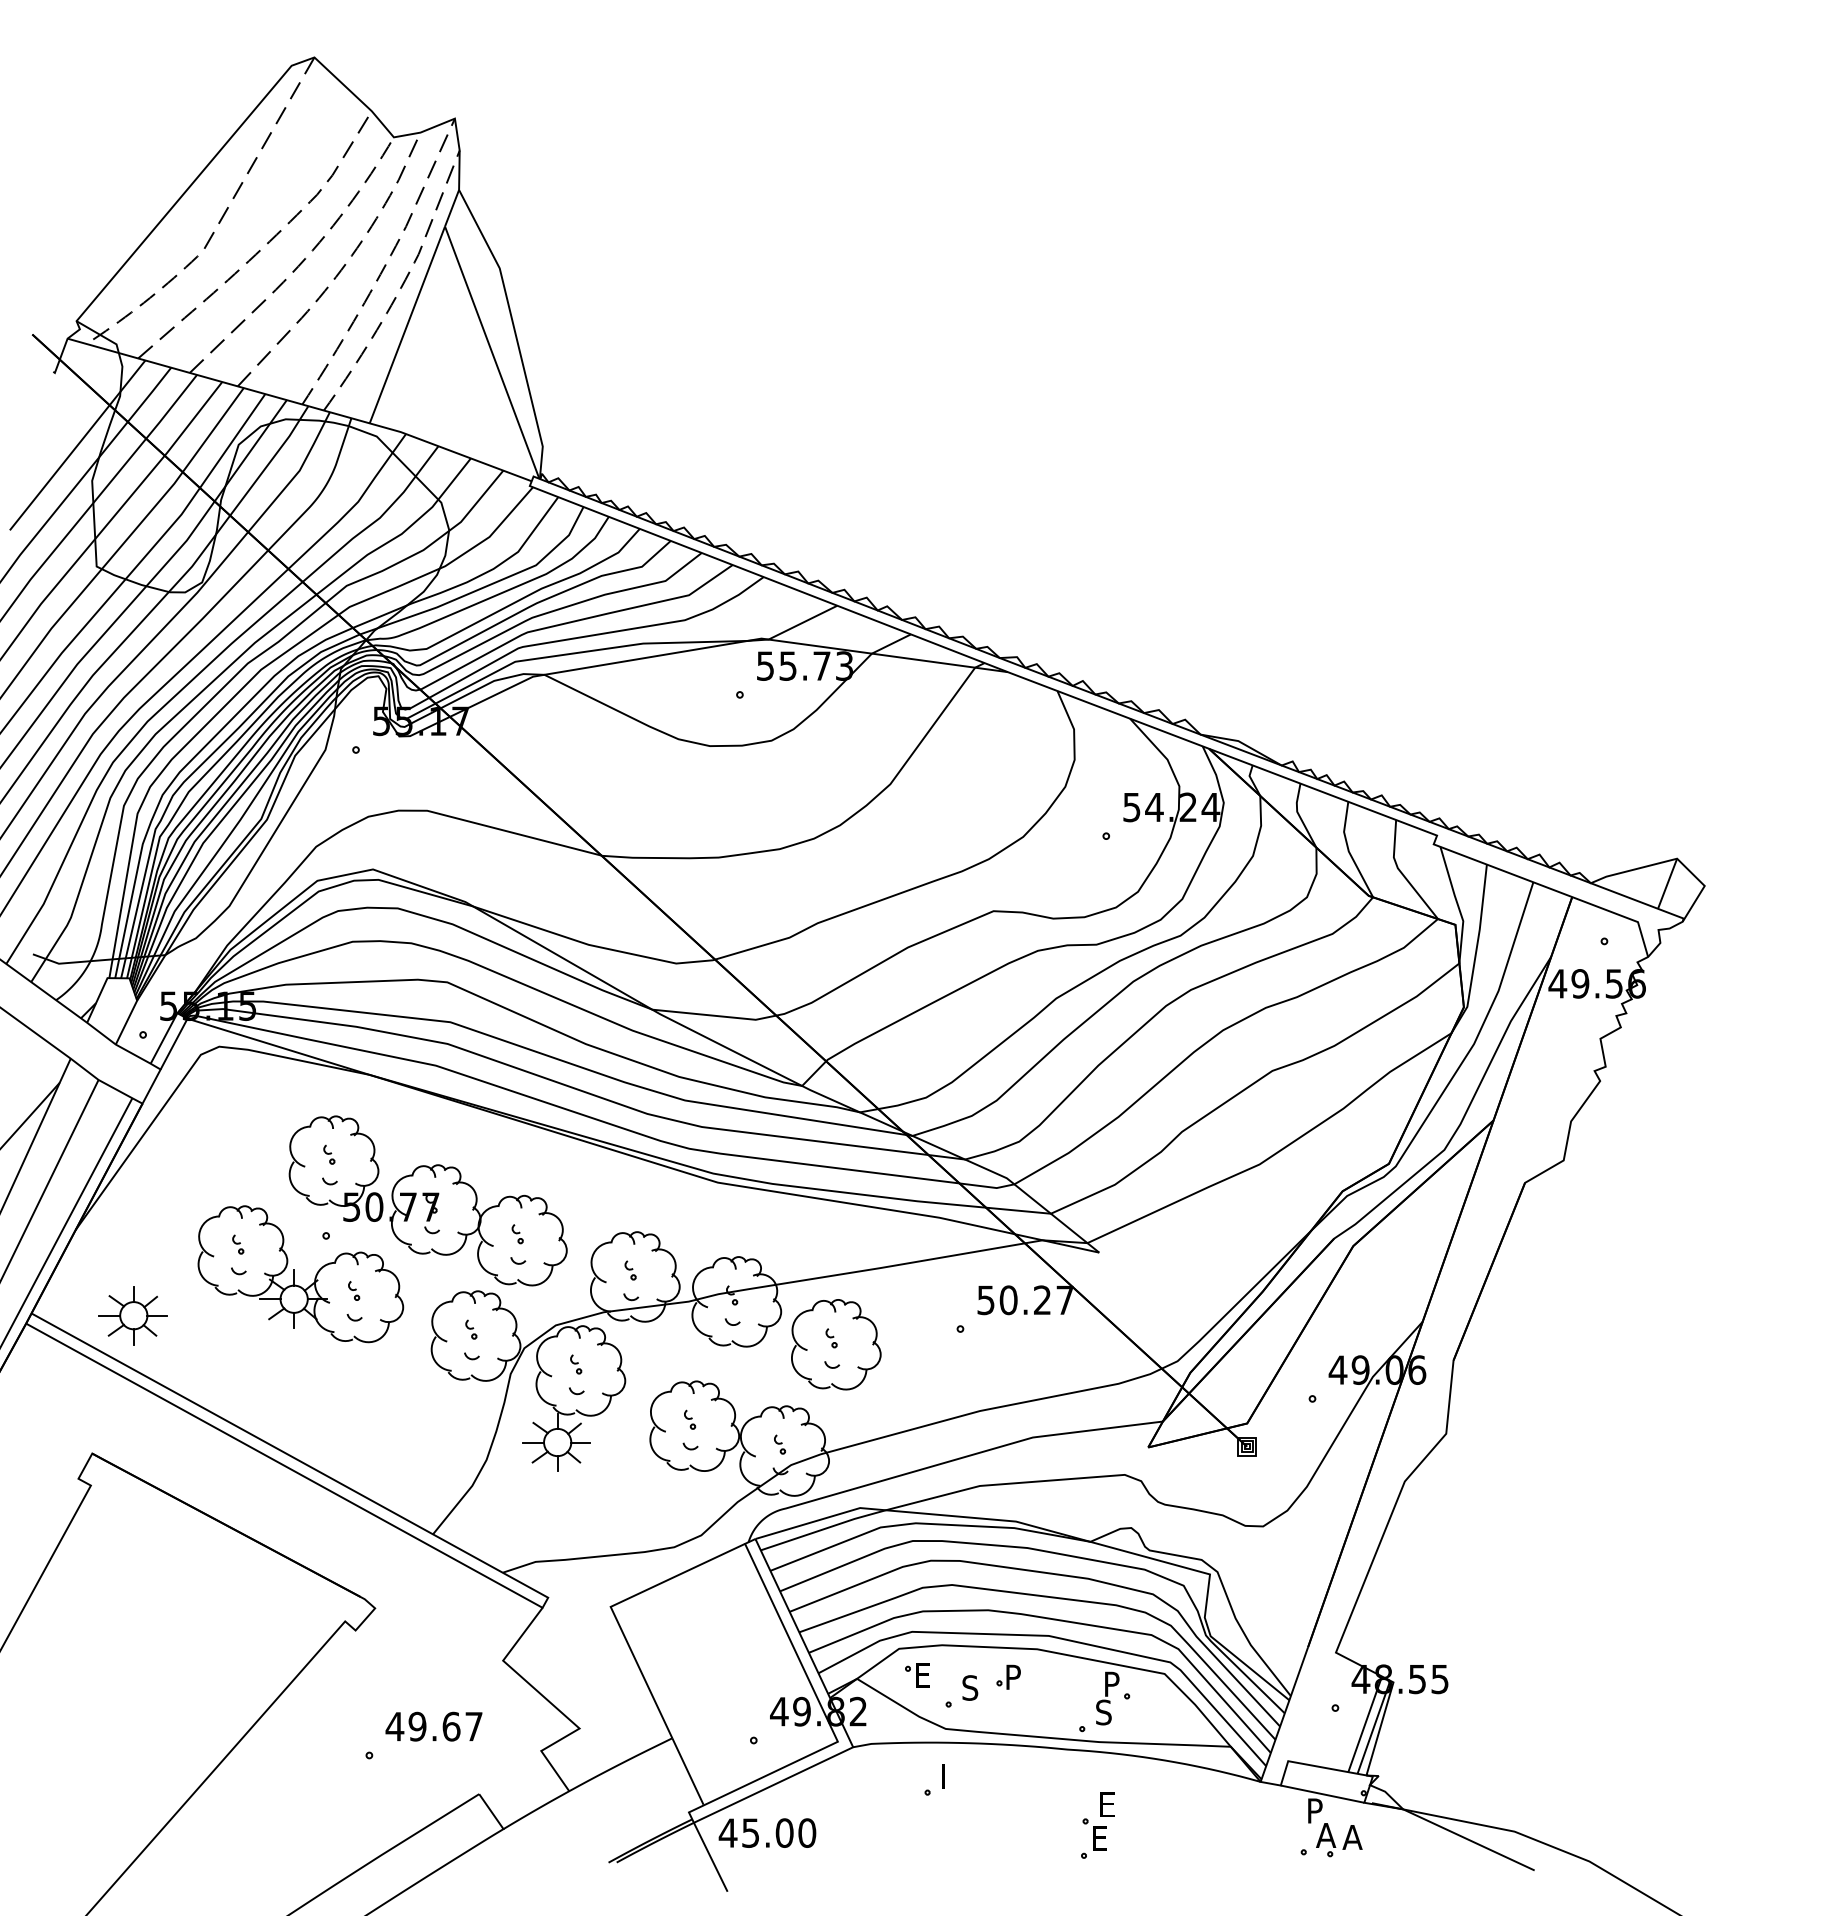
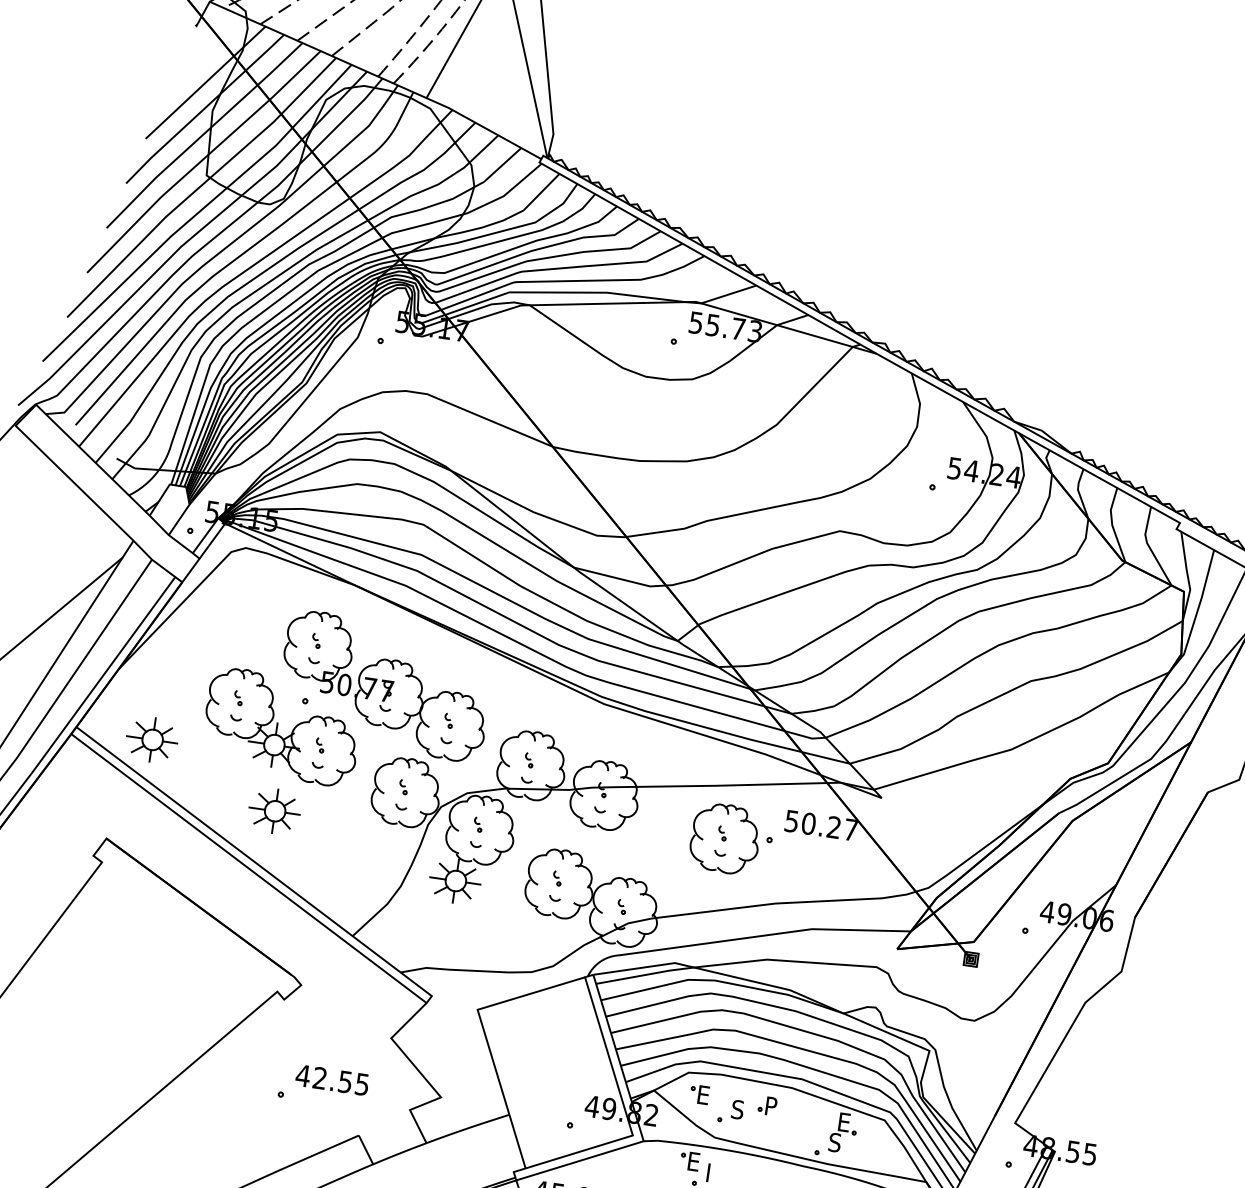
part: (836, 1344) -> (725, 838), moved
part: (306, 1385) -> (274, 810), added
text: (1112, 1683) -> (844, 1121), P -> E
text: (445, 1726) -> (340, 1081), 49.67 -> 42.55
part: (917, 1764) -> (689, 1161), added

